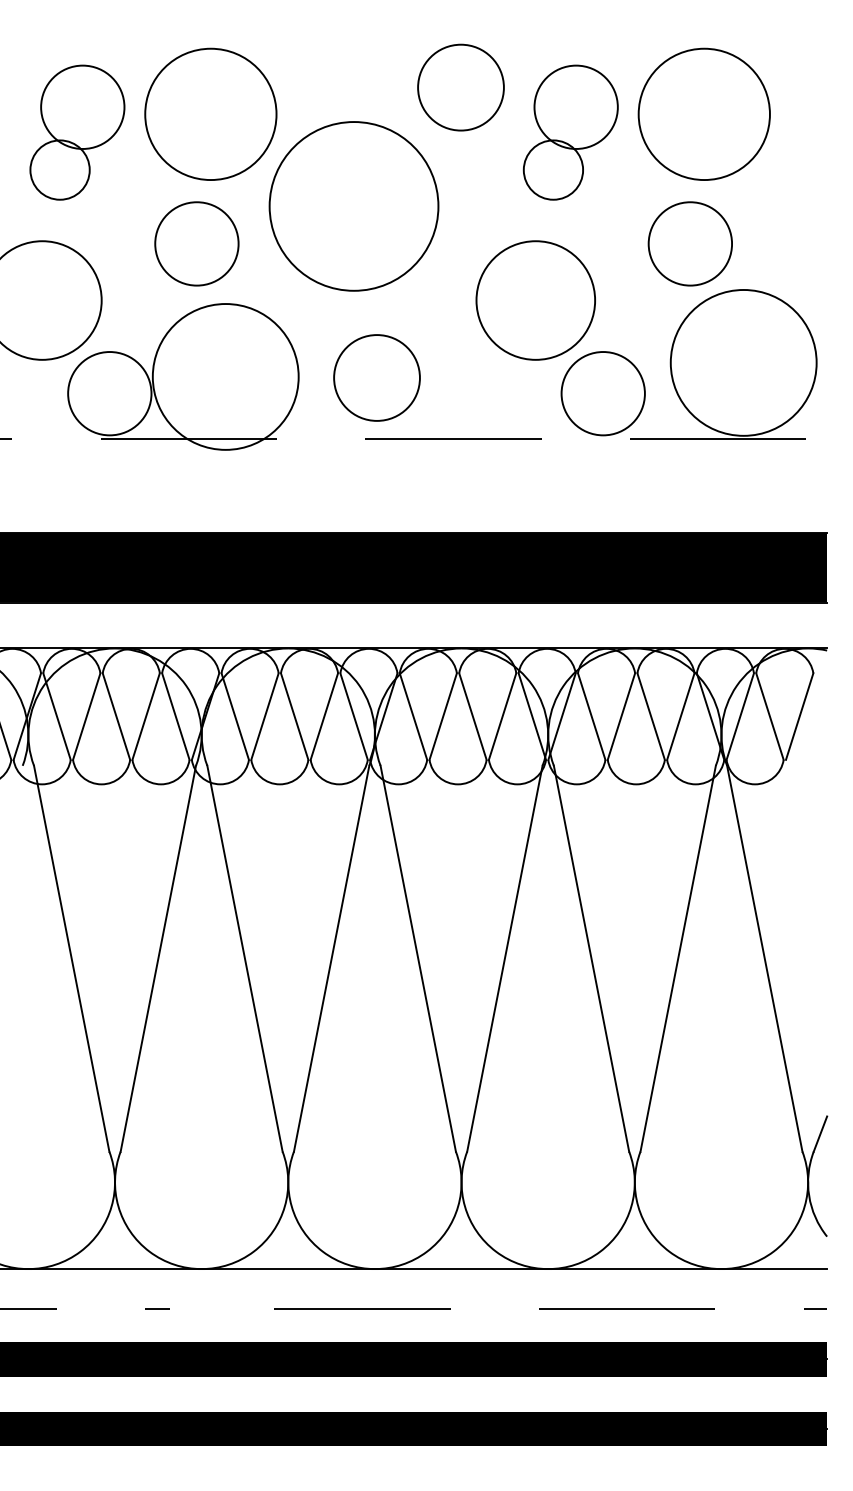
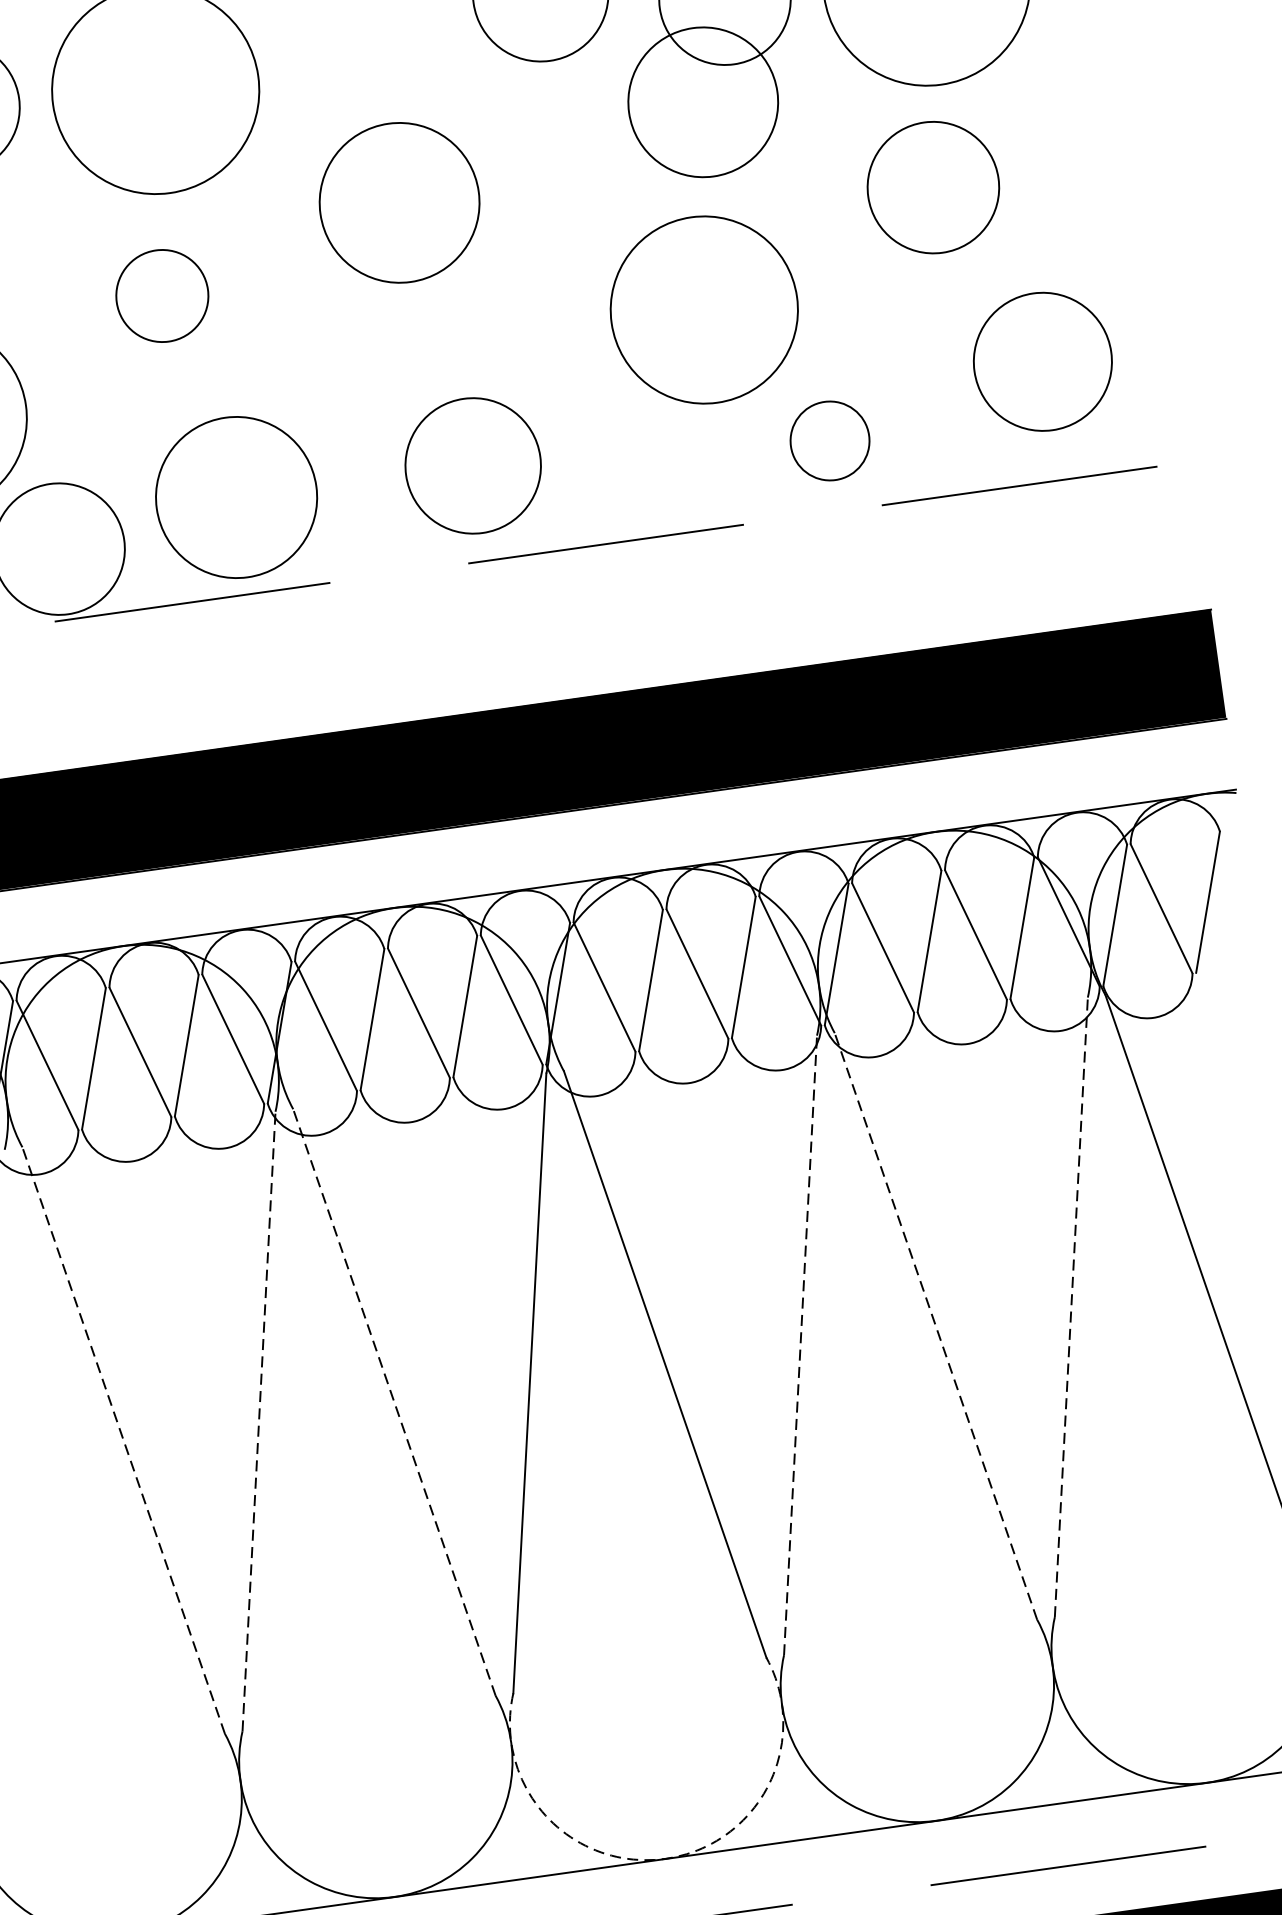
circle: (553, 169) -> (703, 101), size x1.6
circle: (353, 206) -> (398, 203), size x0.6
circle: (196, 243) -> (161, 295), size x0.7
circle: (743, 362) -> (1042, 361), size x0.6
circle: (225, 376) -> (236, 496), size x0.7
circle: (602, 393) -> (828, 440), size x0.6
line: (71, 958) -> (123, 1440), solid -> dashed
line: (158, 958) -> (259, 1421), solid -> dashed
line: (244, 958) -> (393, 1402), solid -> dashed
line: (504, 958) -> (799, 1345), solid -> dashed
line: (591, 958) -> (935, 1325), solid -> dashed
line: (678, 958) -> (1071, 1306), solid -> dashed
arc: (374, 1269) -> (665, 1859), solid -> dashed

